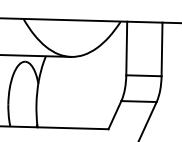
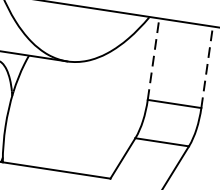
line: (126, 48) -> (153, 59), solid -> dashed
line: (162, 49) -> (207, 67), solid -> dashed

